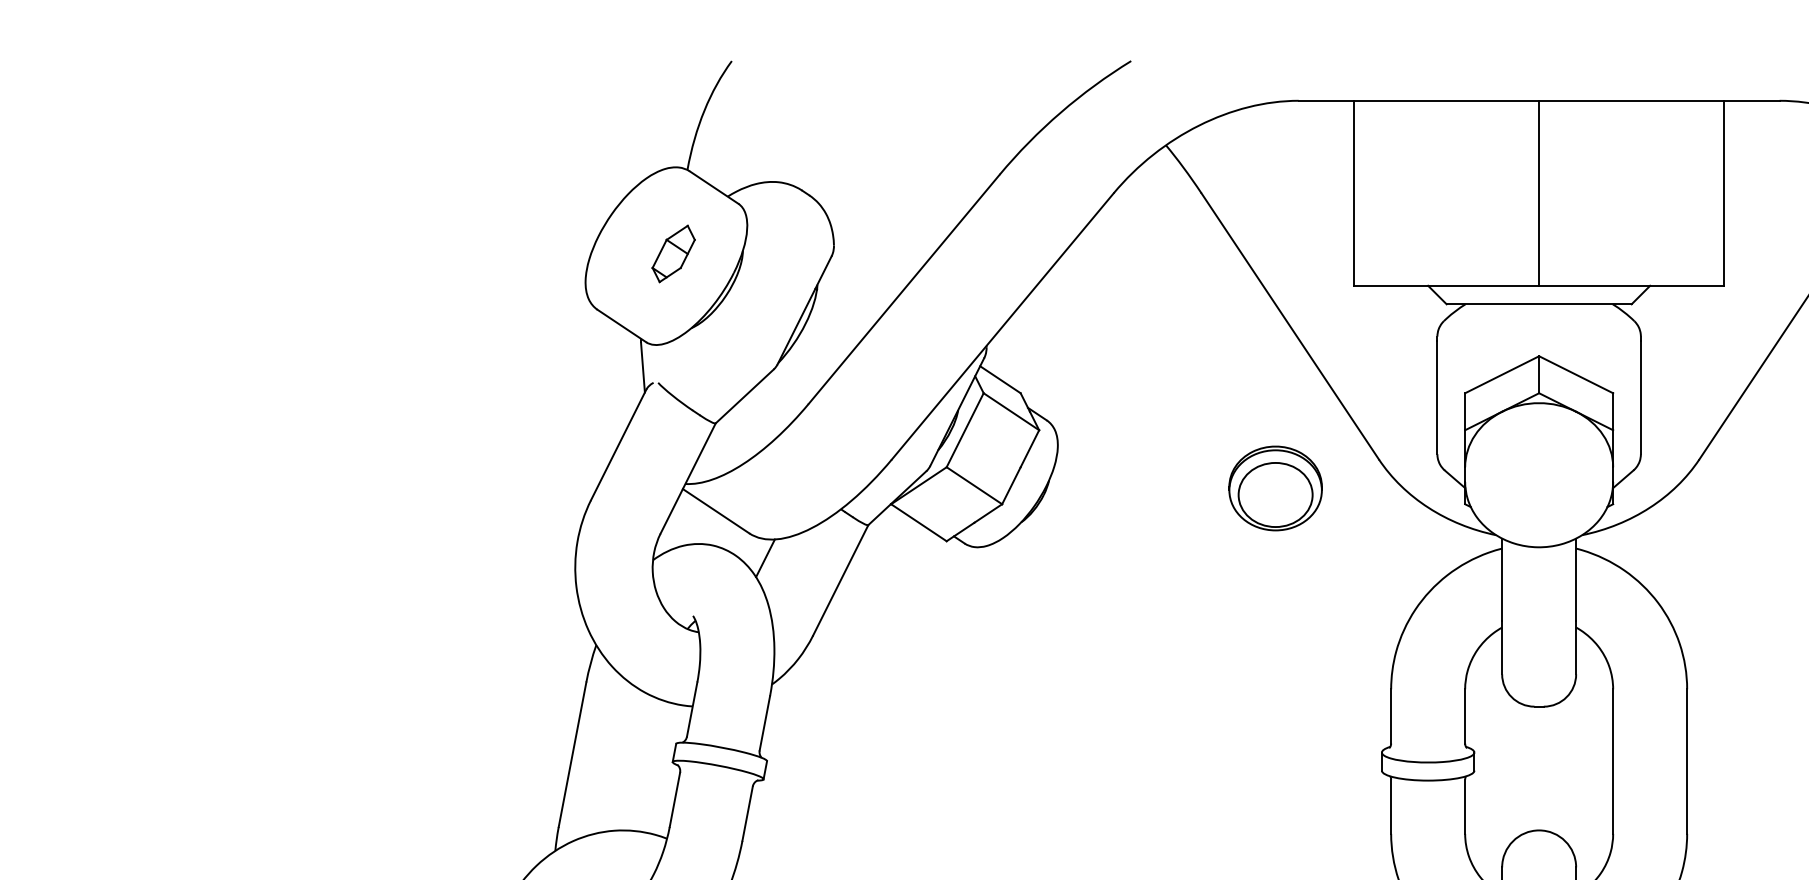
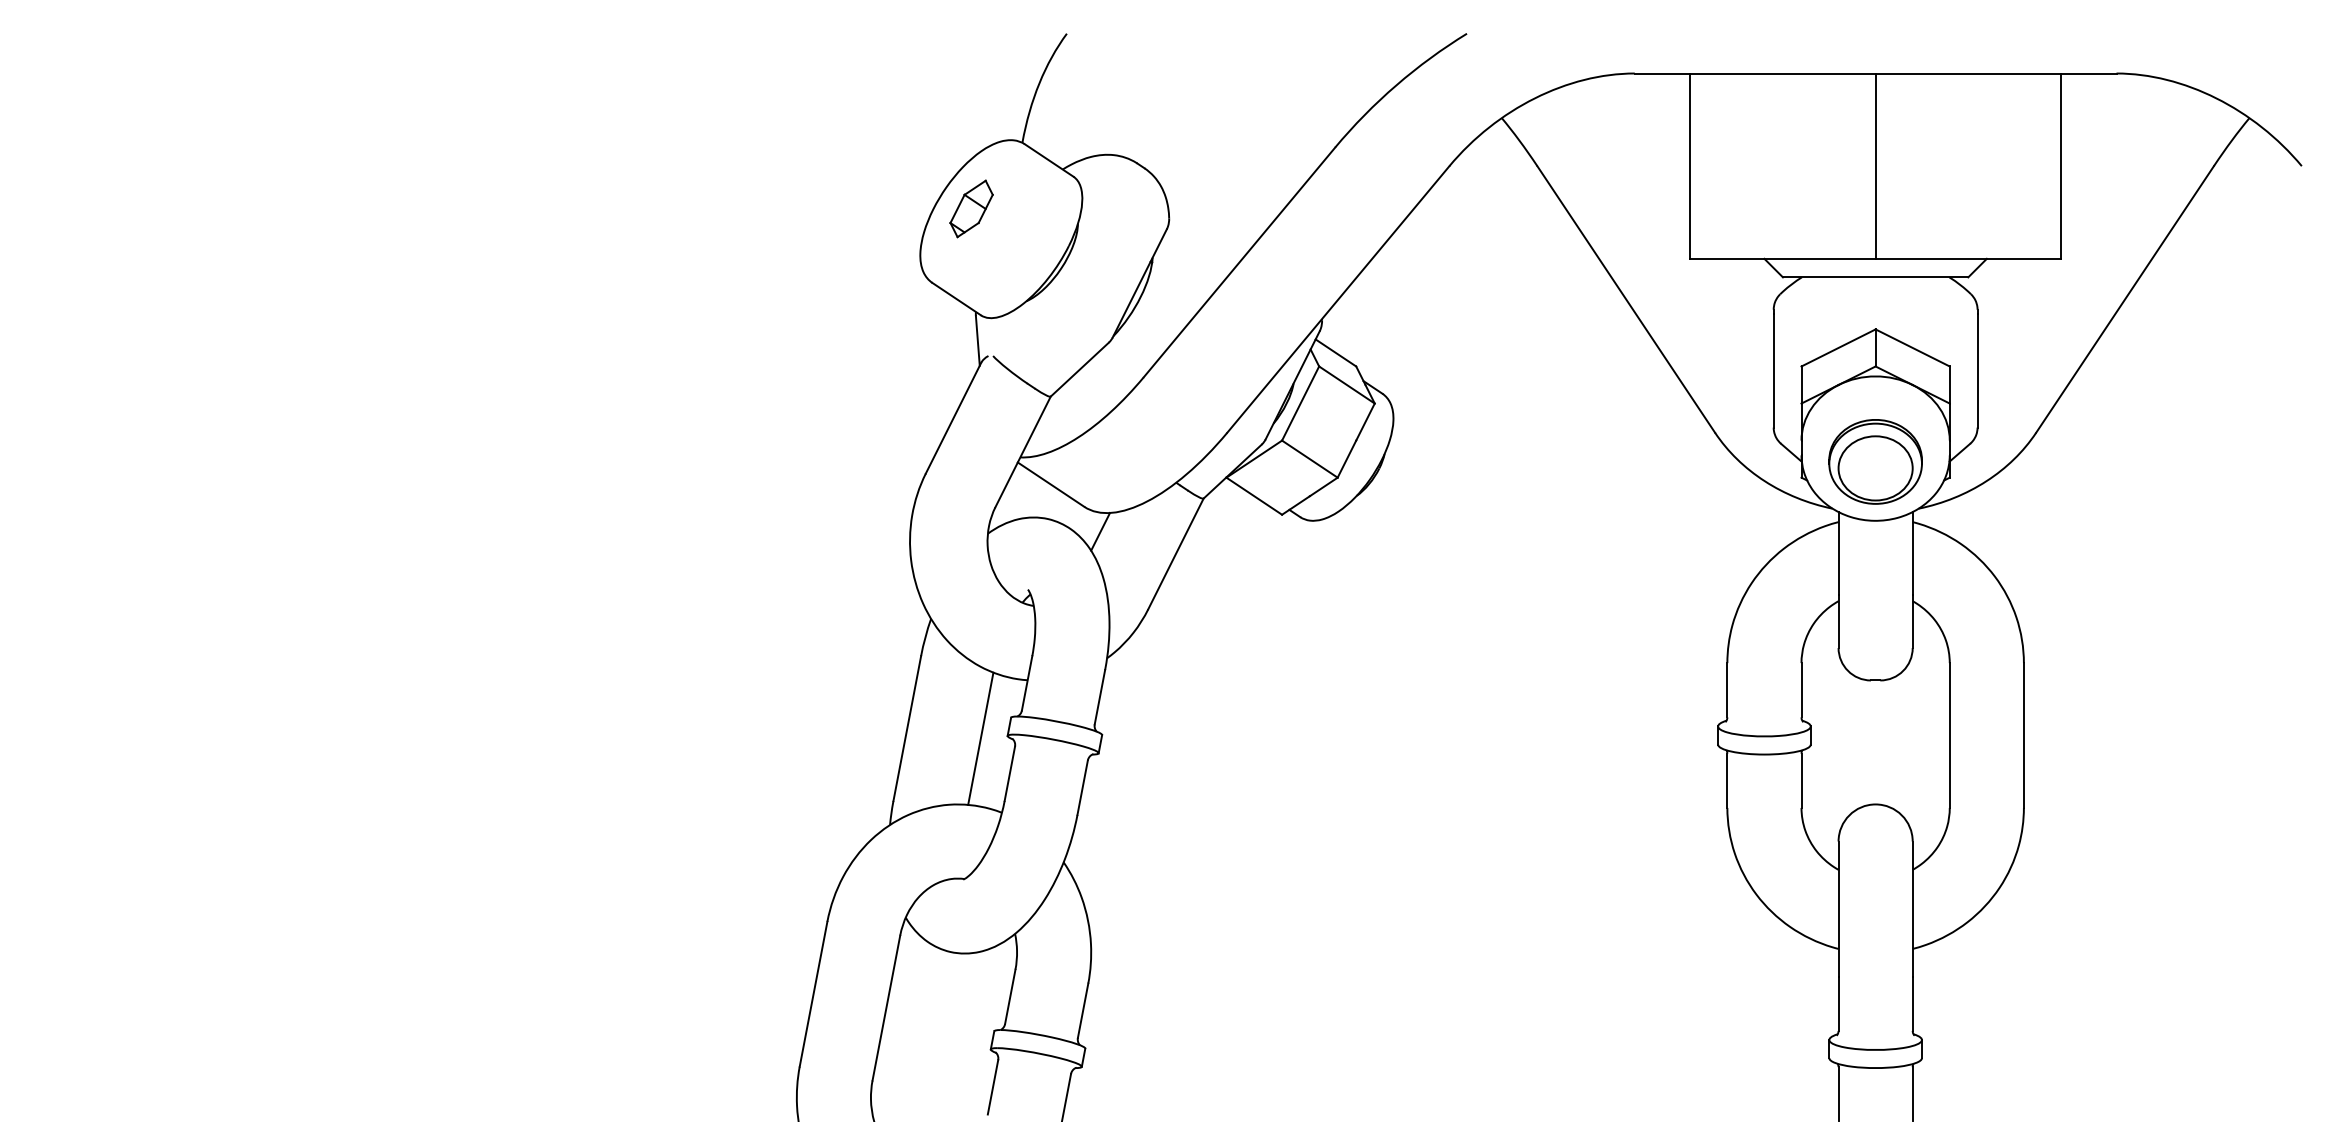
part: (673, 253) -> (971, 208), moved
part: (1275, 488) -> (1875, 461), moved
line: (645, 764) -> (980, 738), added

